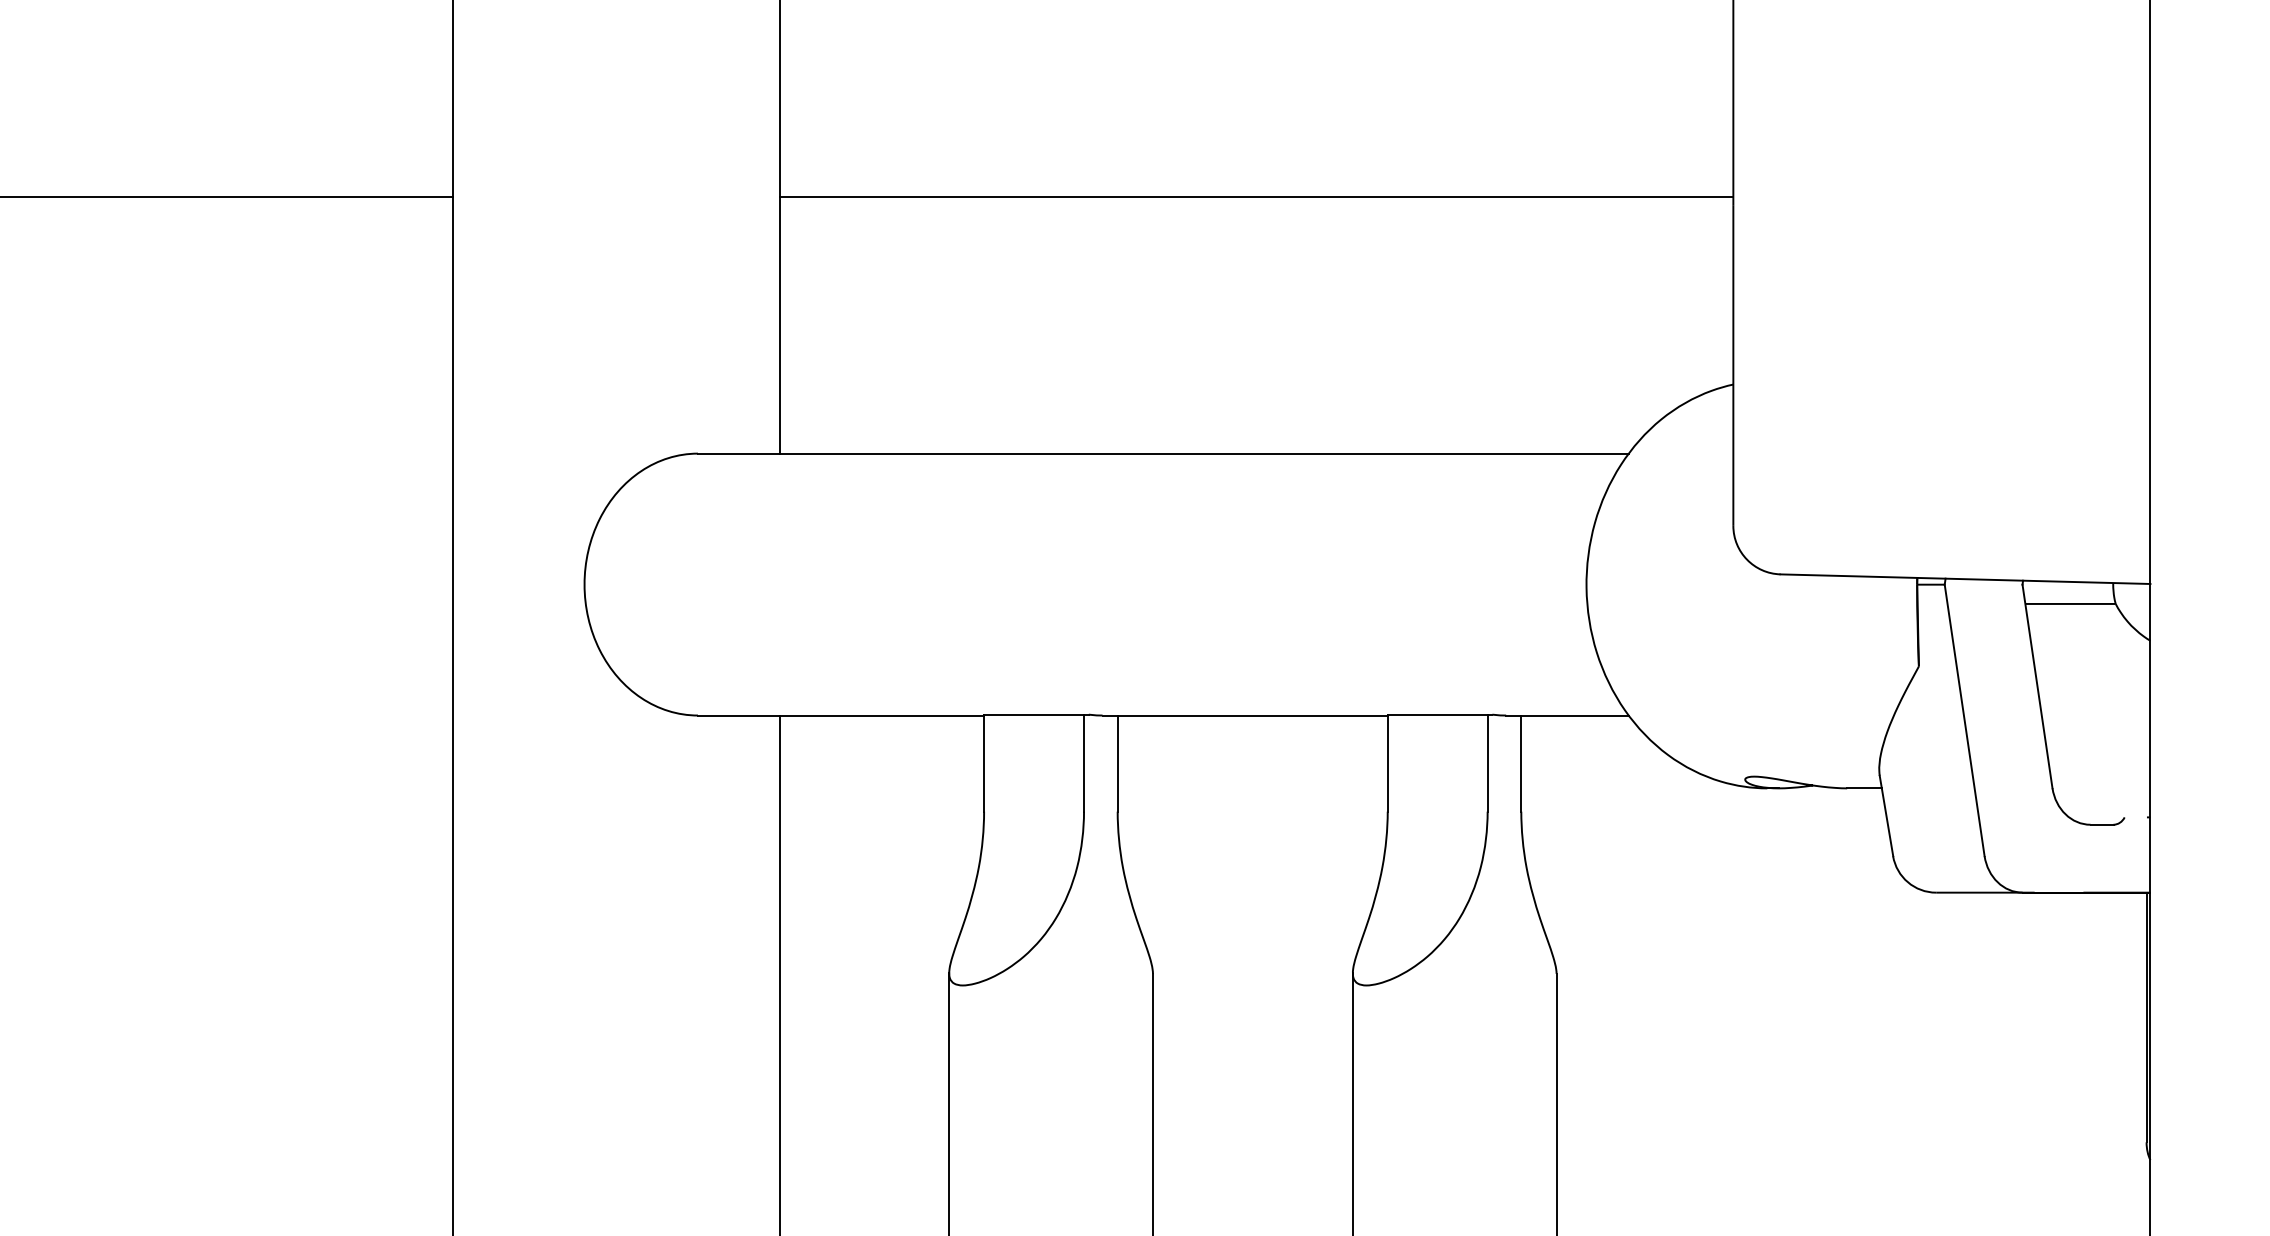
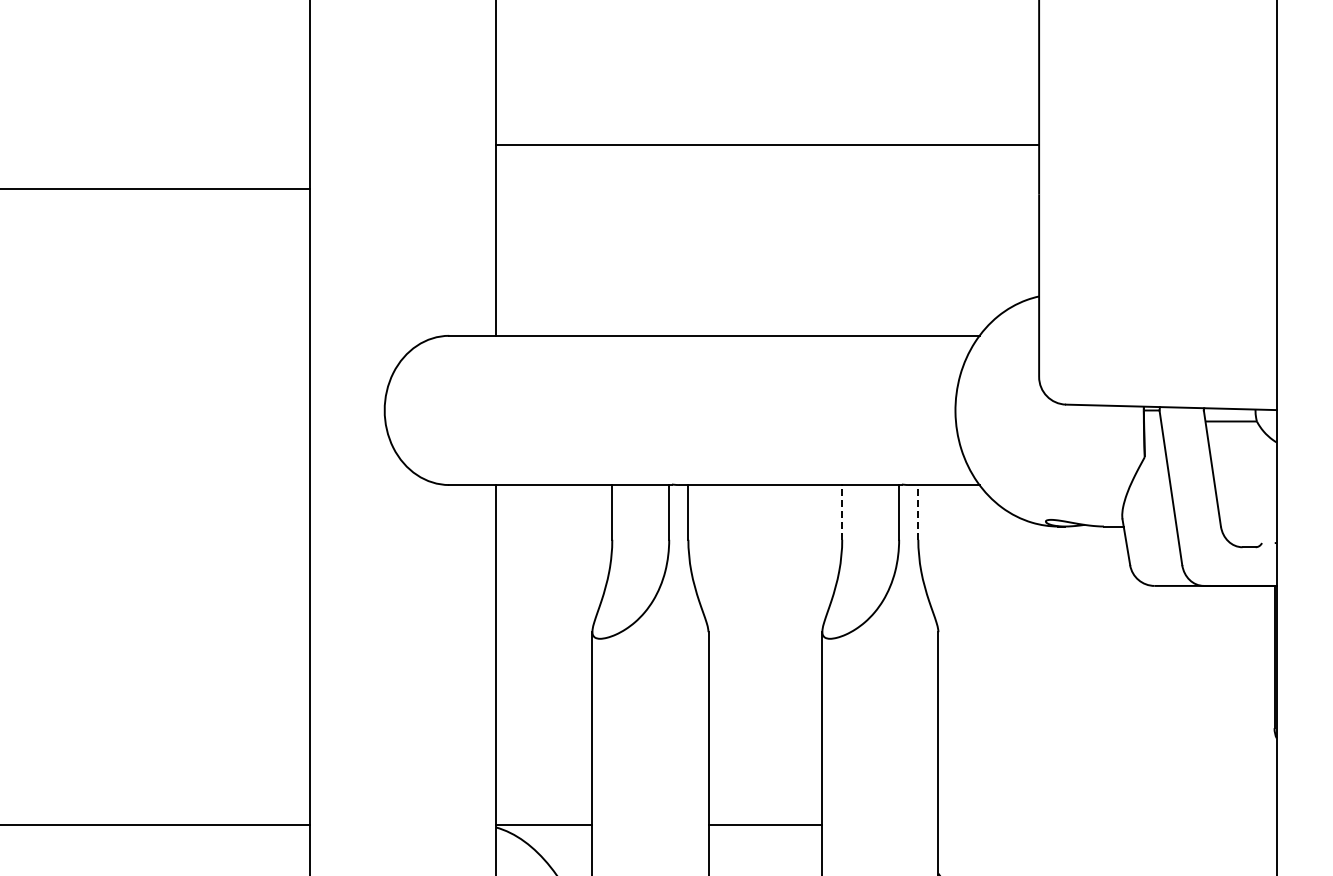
line: (1256, 196) -> (767, 145), moved
line: (1521, 761) -> (918, 511), solid -> dashed
line: (1388, 763) -> (842, 512), solid -> dashed

